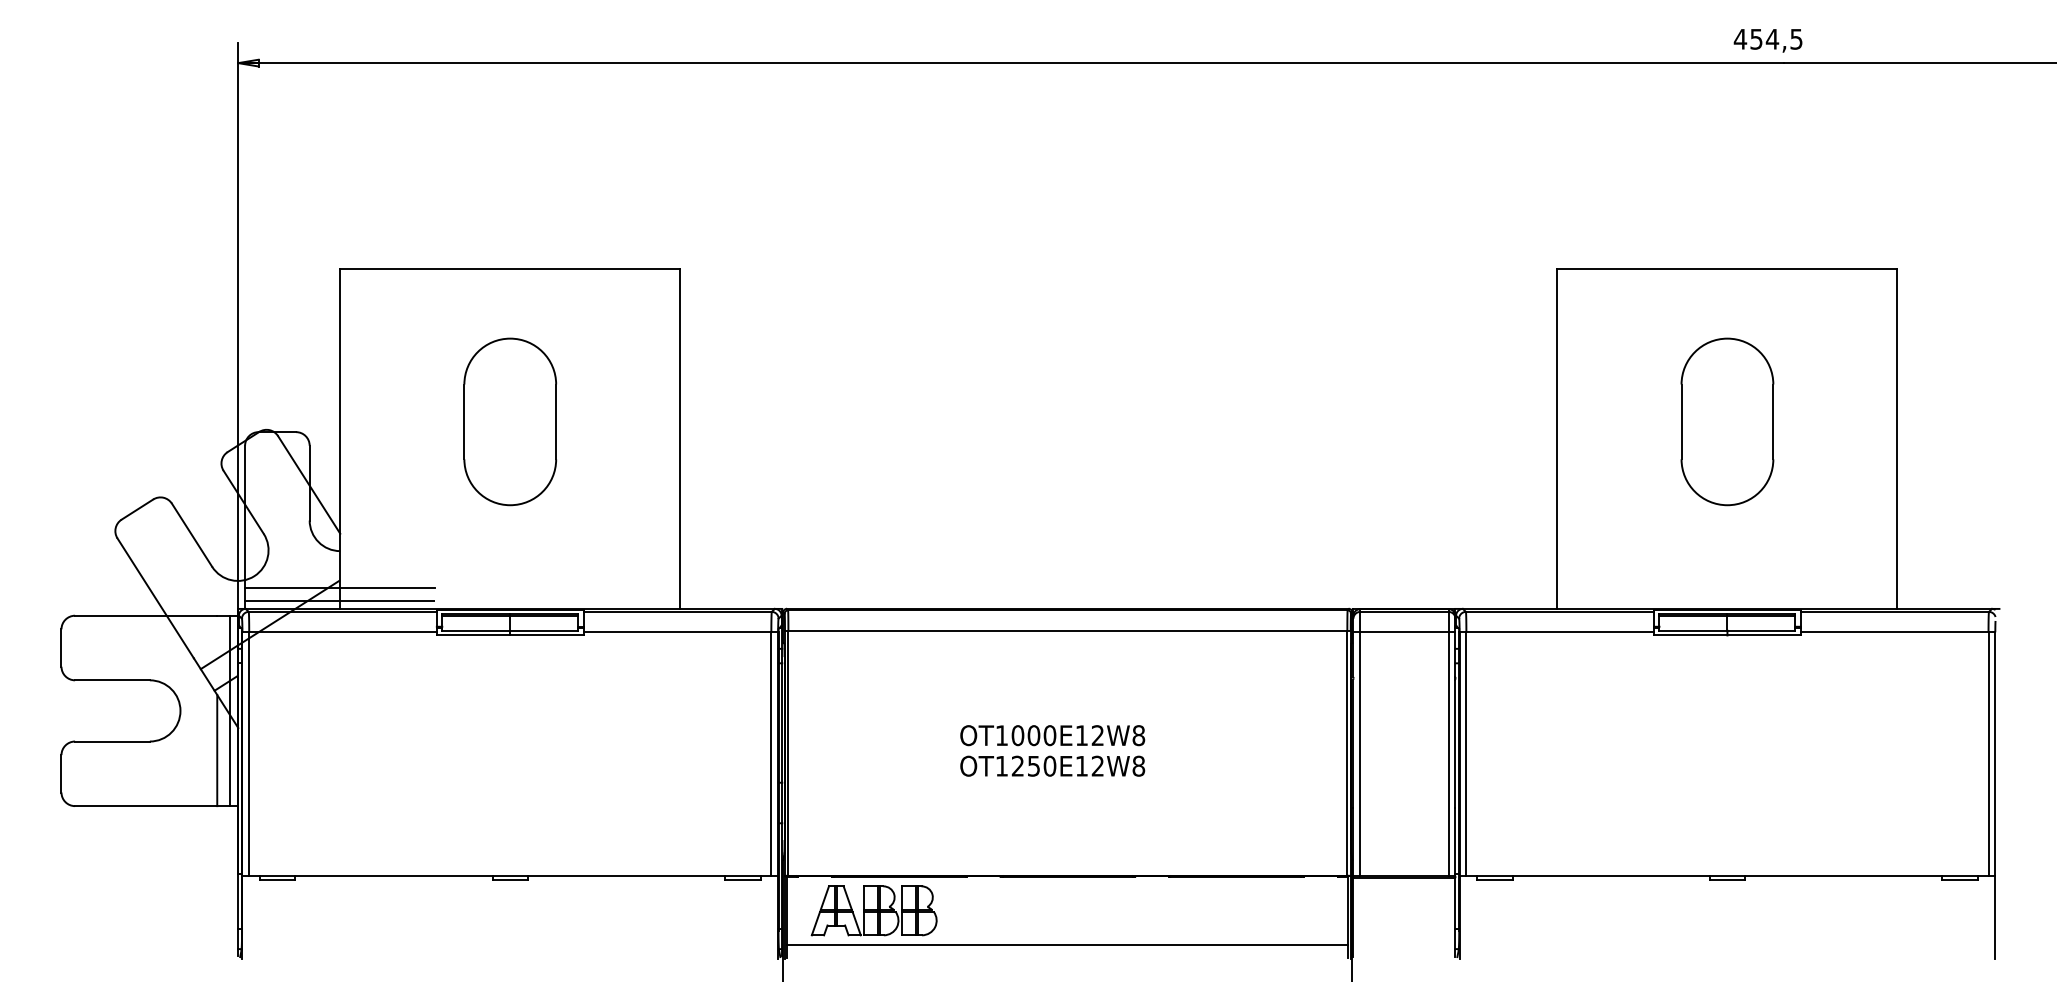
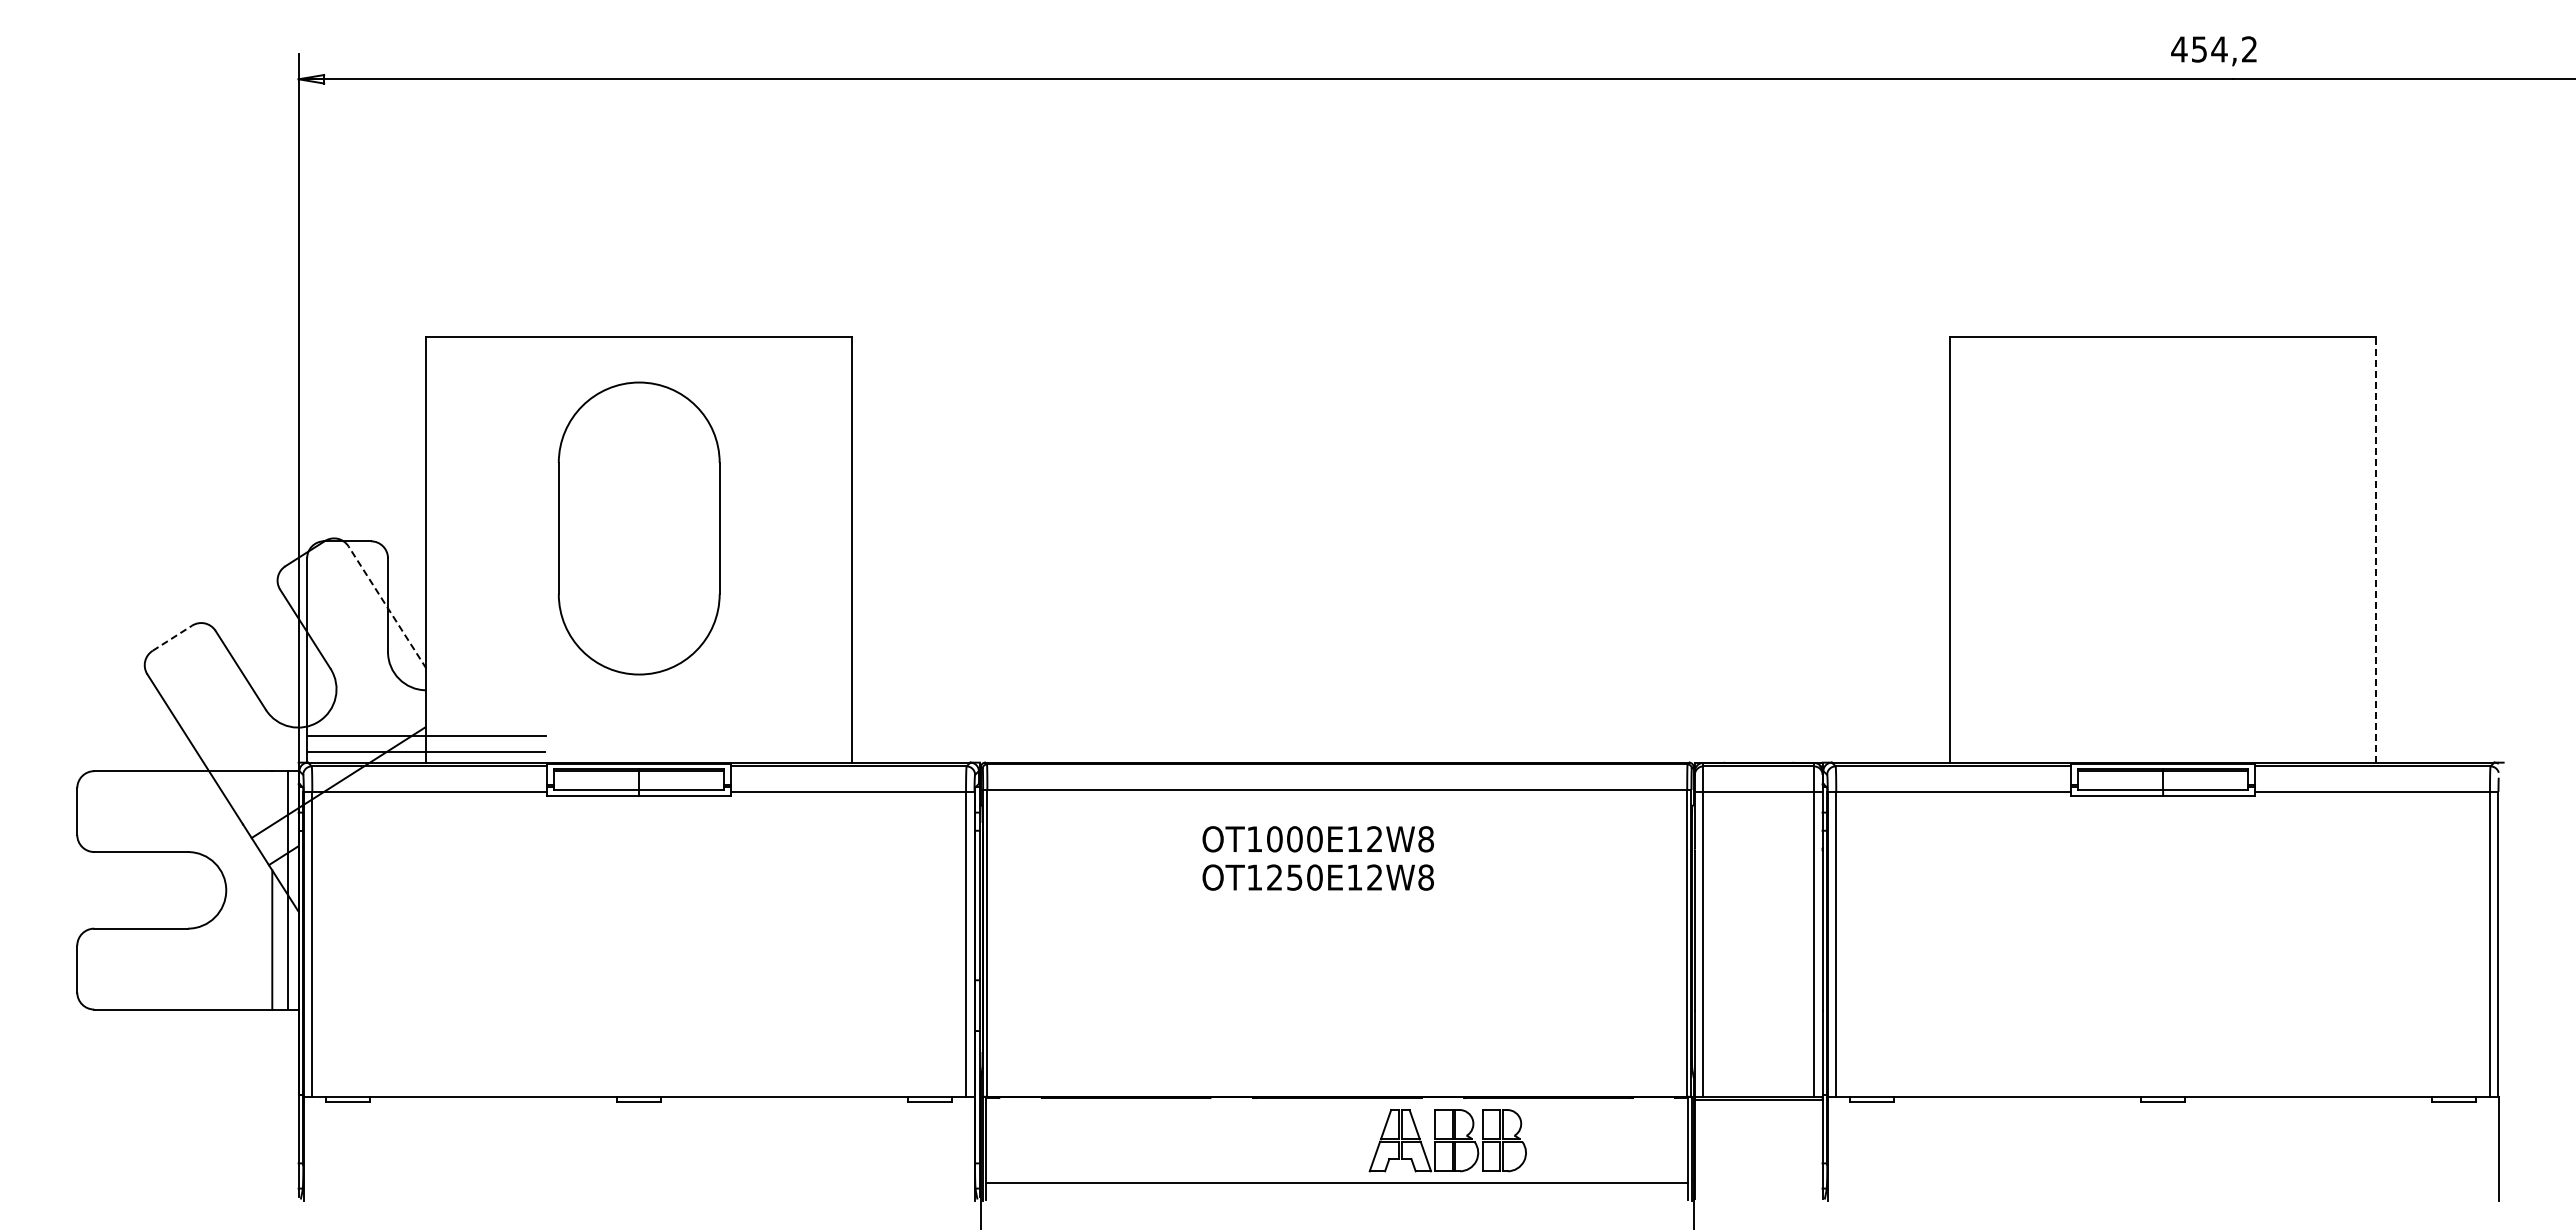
text: (1796, 39) -> (2249, 49), 454,5 -> 454,2
part: (509, 421) -> (638, 528), size x1.4
part: (1726, 421) -> (2162, 528), removed
line: (1897, 438) -> (2375, 549), solid -> dashed
line: (309, 484) -> (387, 606), solid -> dashed
line: (137, 509) -> (172, 638), solid -> dashed
text: (1052, 750) -> (1317, 858), moved
part: (873, 910) -> (1447, 1140), moved

